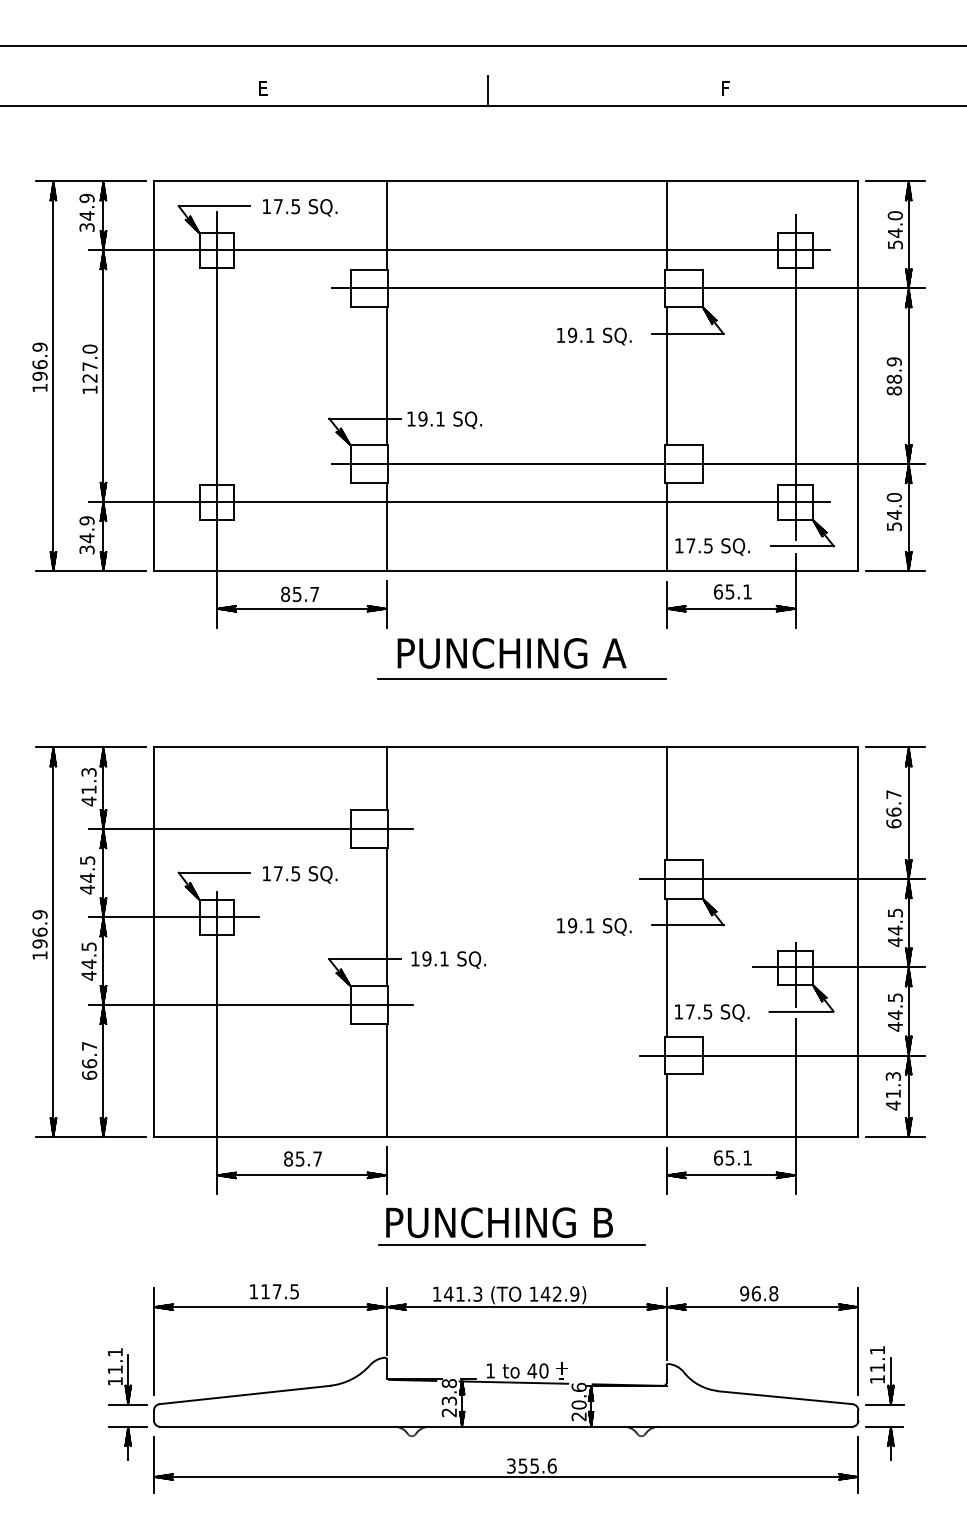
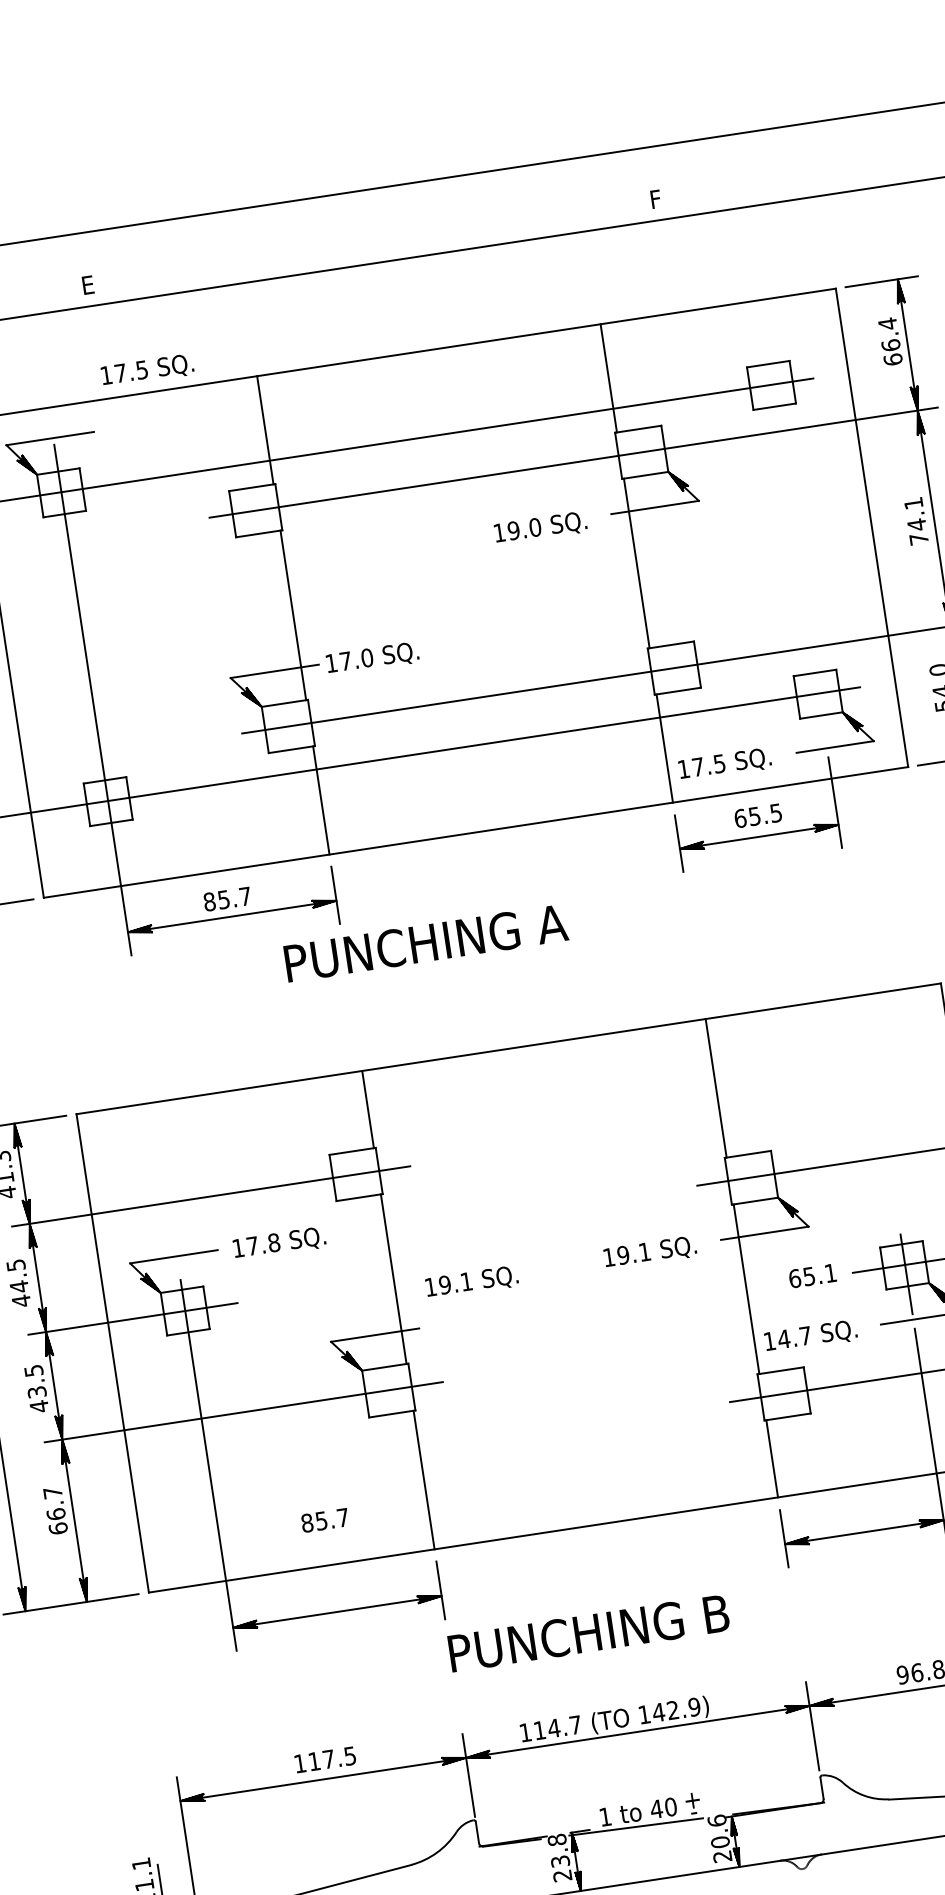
line: (488, 90) -> (365, 245), removed
text: (300, 207) -> (148, 370), moved
text: (894, 230) -> (889, 342), 54.0 -> 66.4
text: (589, 334) -> (534, 526), 19.1 -> 19.0
text: (893, 376) -> (915, 521), 88.9 -> 74.1
line: (795, 377) -> (795, 541), removed
text: (431, 418) -> (356, 658), 19.1 -> 17.0
text: (747, 591) -> (776, 812), 65.1 -> 65.5
text: (511, 653) -> (425, 943), moved
line: (521, 678) -> (514, 961), removed
text: (295, 873) -> (273, 1242), 17.5 -> 17.8
text: (448, 959) -> (471, 1281), moved
text: (88, 964) -> (36, 1392), 44.5 -> 43.5
text: (698, 1011) -> (793, 1337), 17.5 -> 14.7
text: (732, 1157) -> (812, 1275), moved
text: (302, 1158) -> (324, 1519), moved
line: (511, 1244) -> (607, 1657), removed
text: (462, 1293) -> (556, 1727), 141.3 -> 114.7

